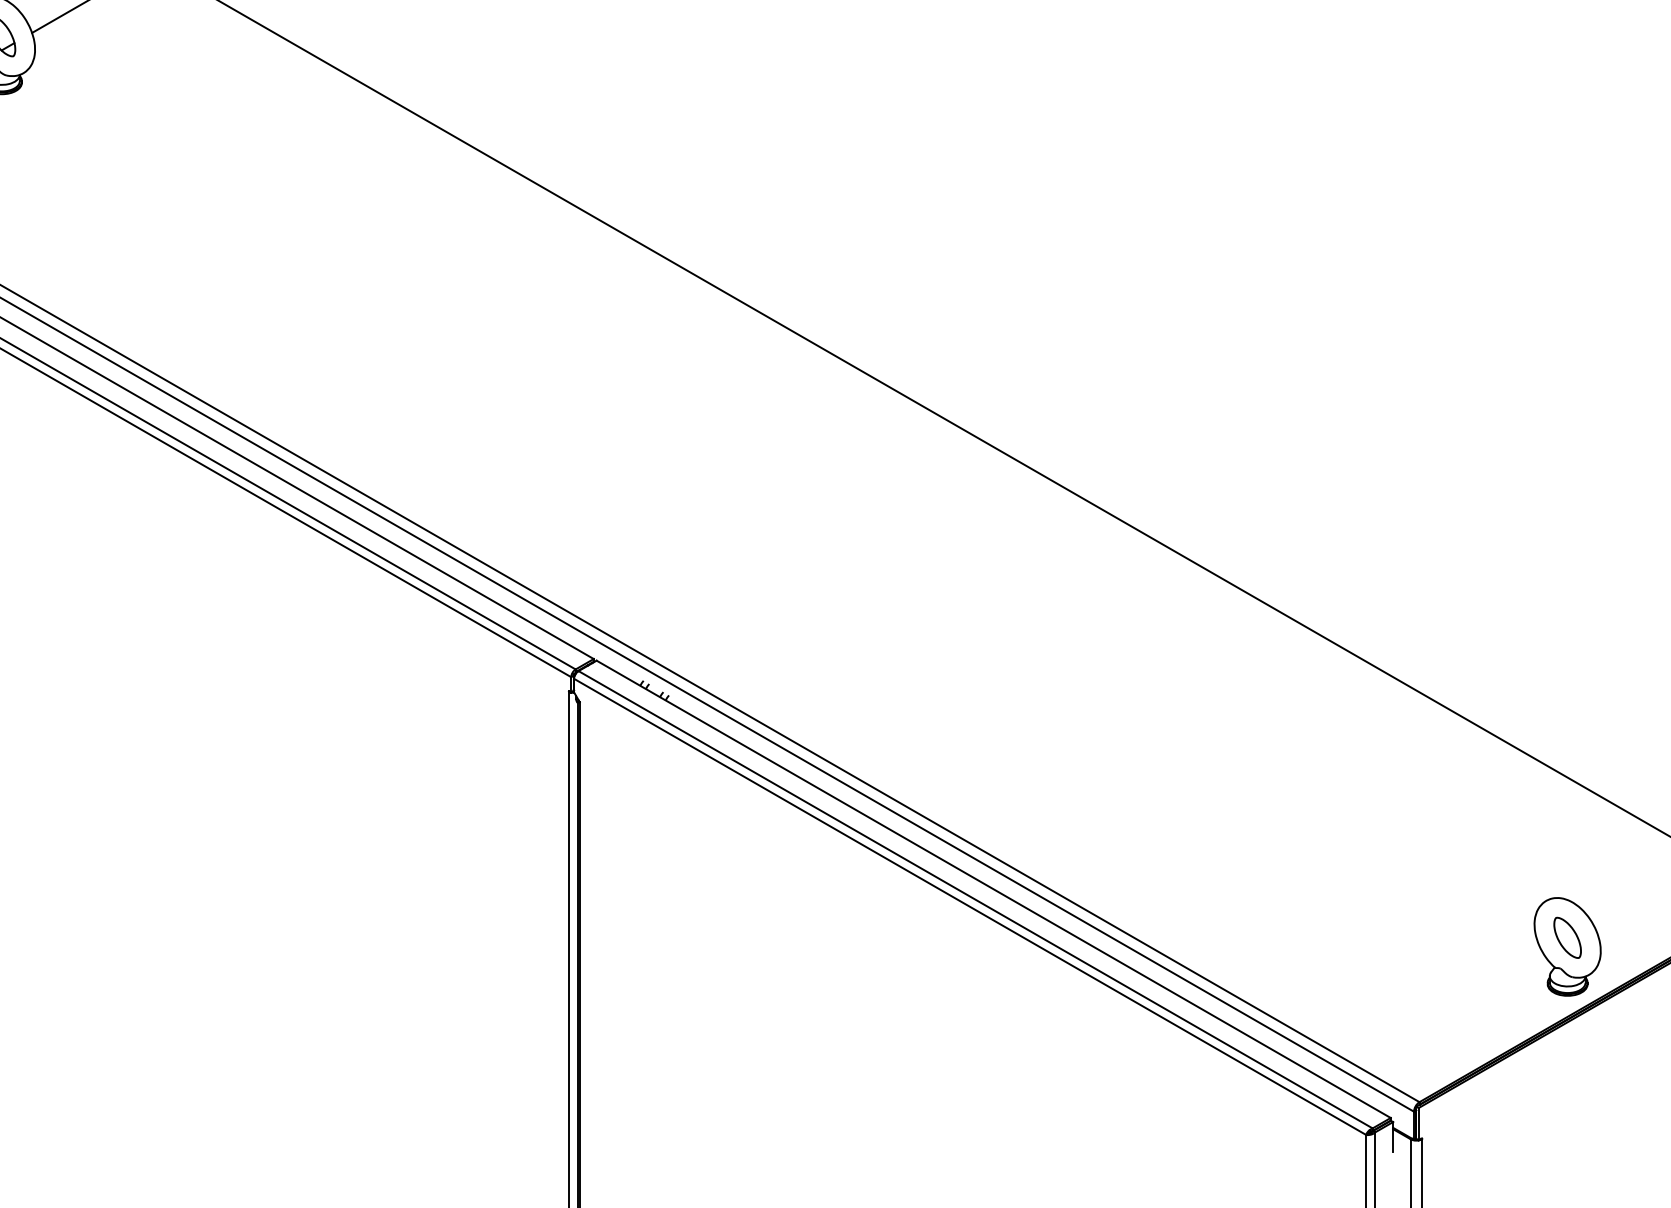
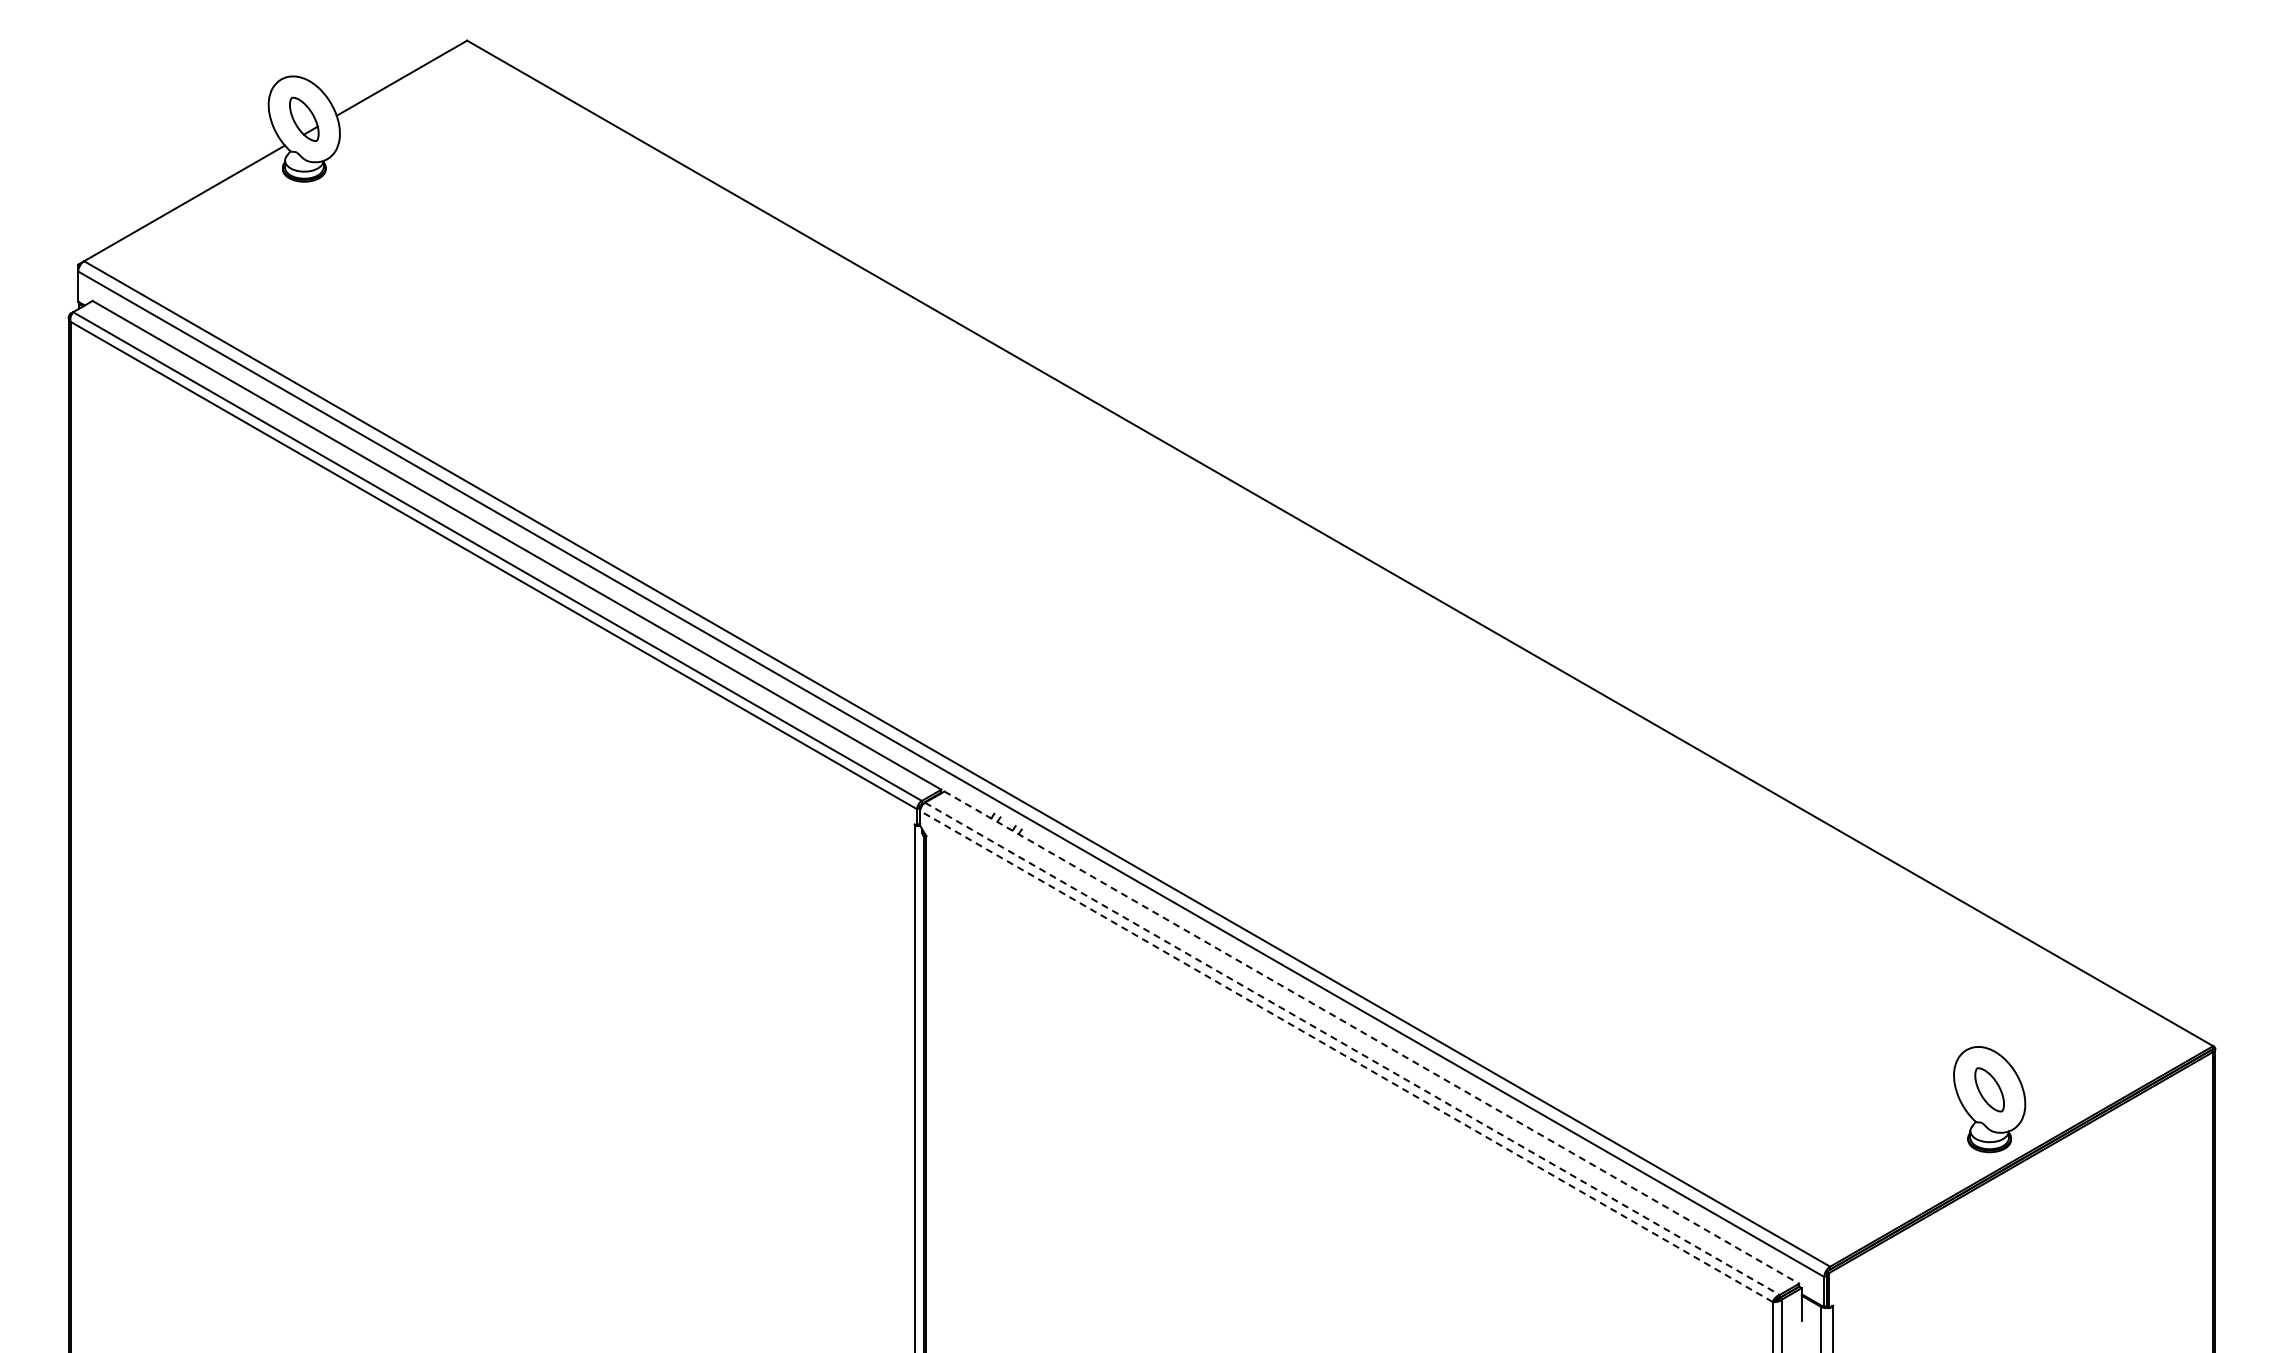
line: (994, 889) -> (1372, 1037), solid -> dashed
line: (975, 900) -> (1352, 1049), solid -> dashed
line: (970, 906) -> (1346, 1056), solid -> dashed

